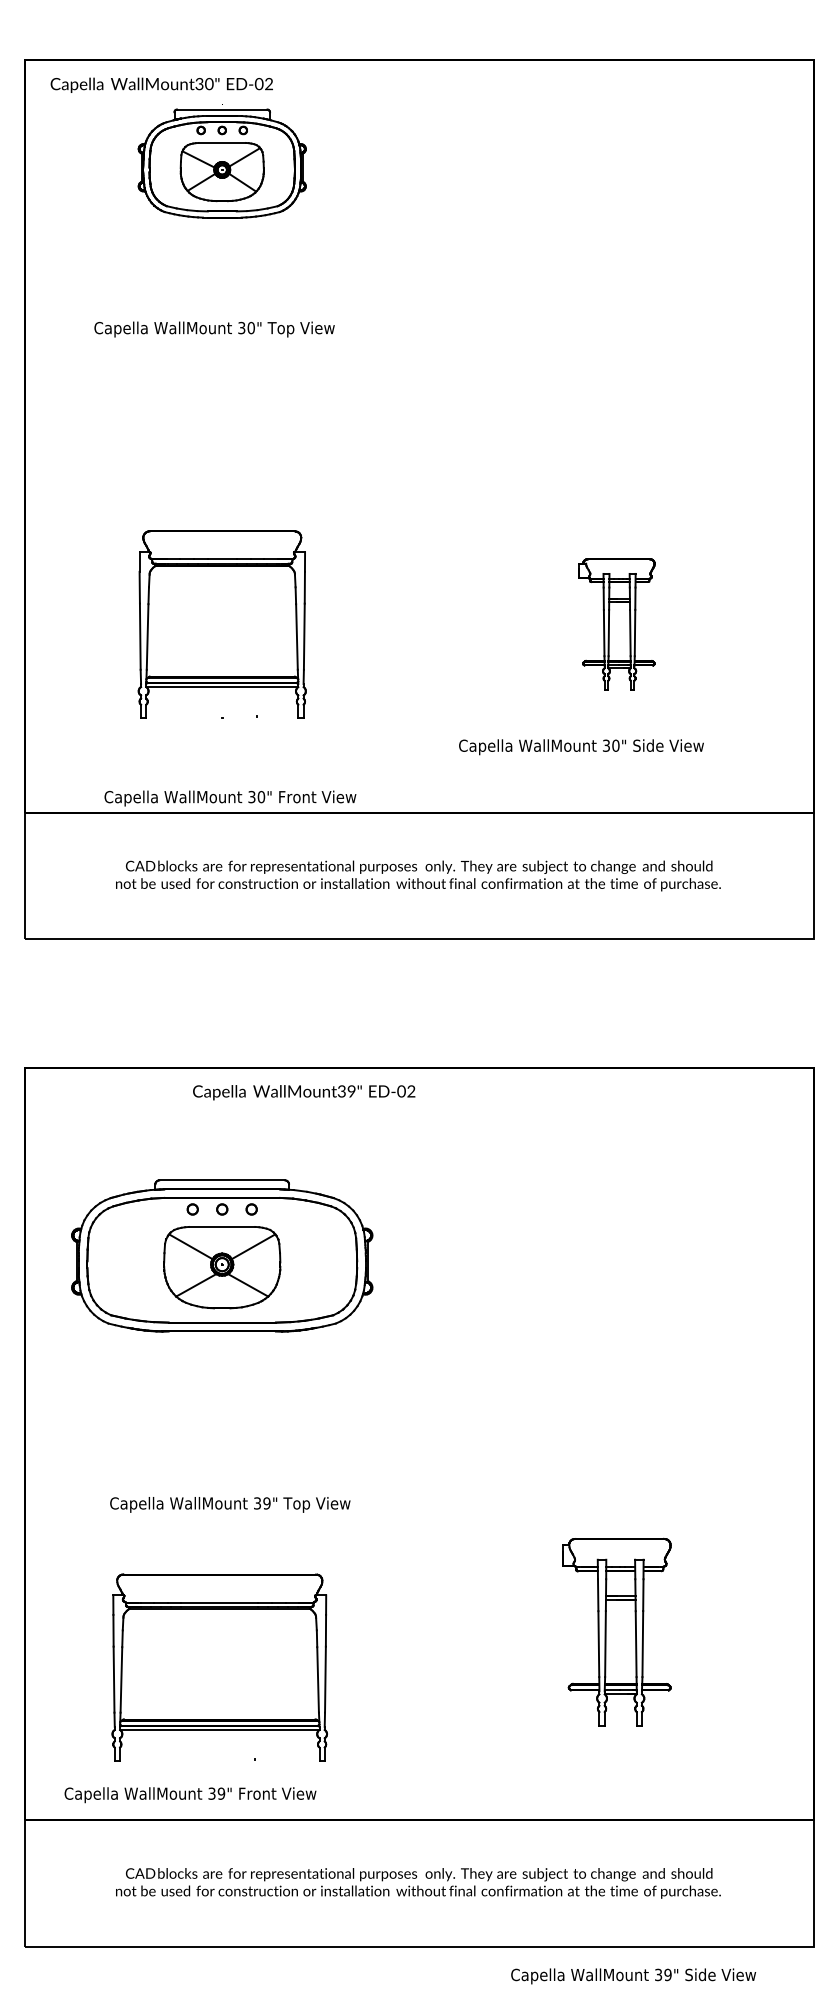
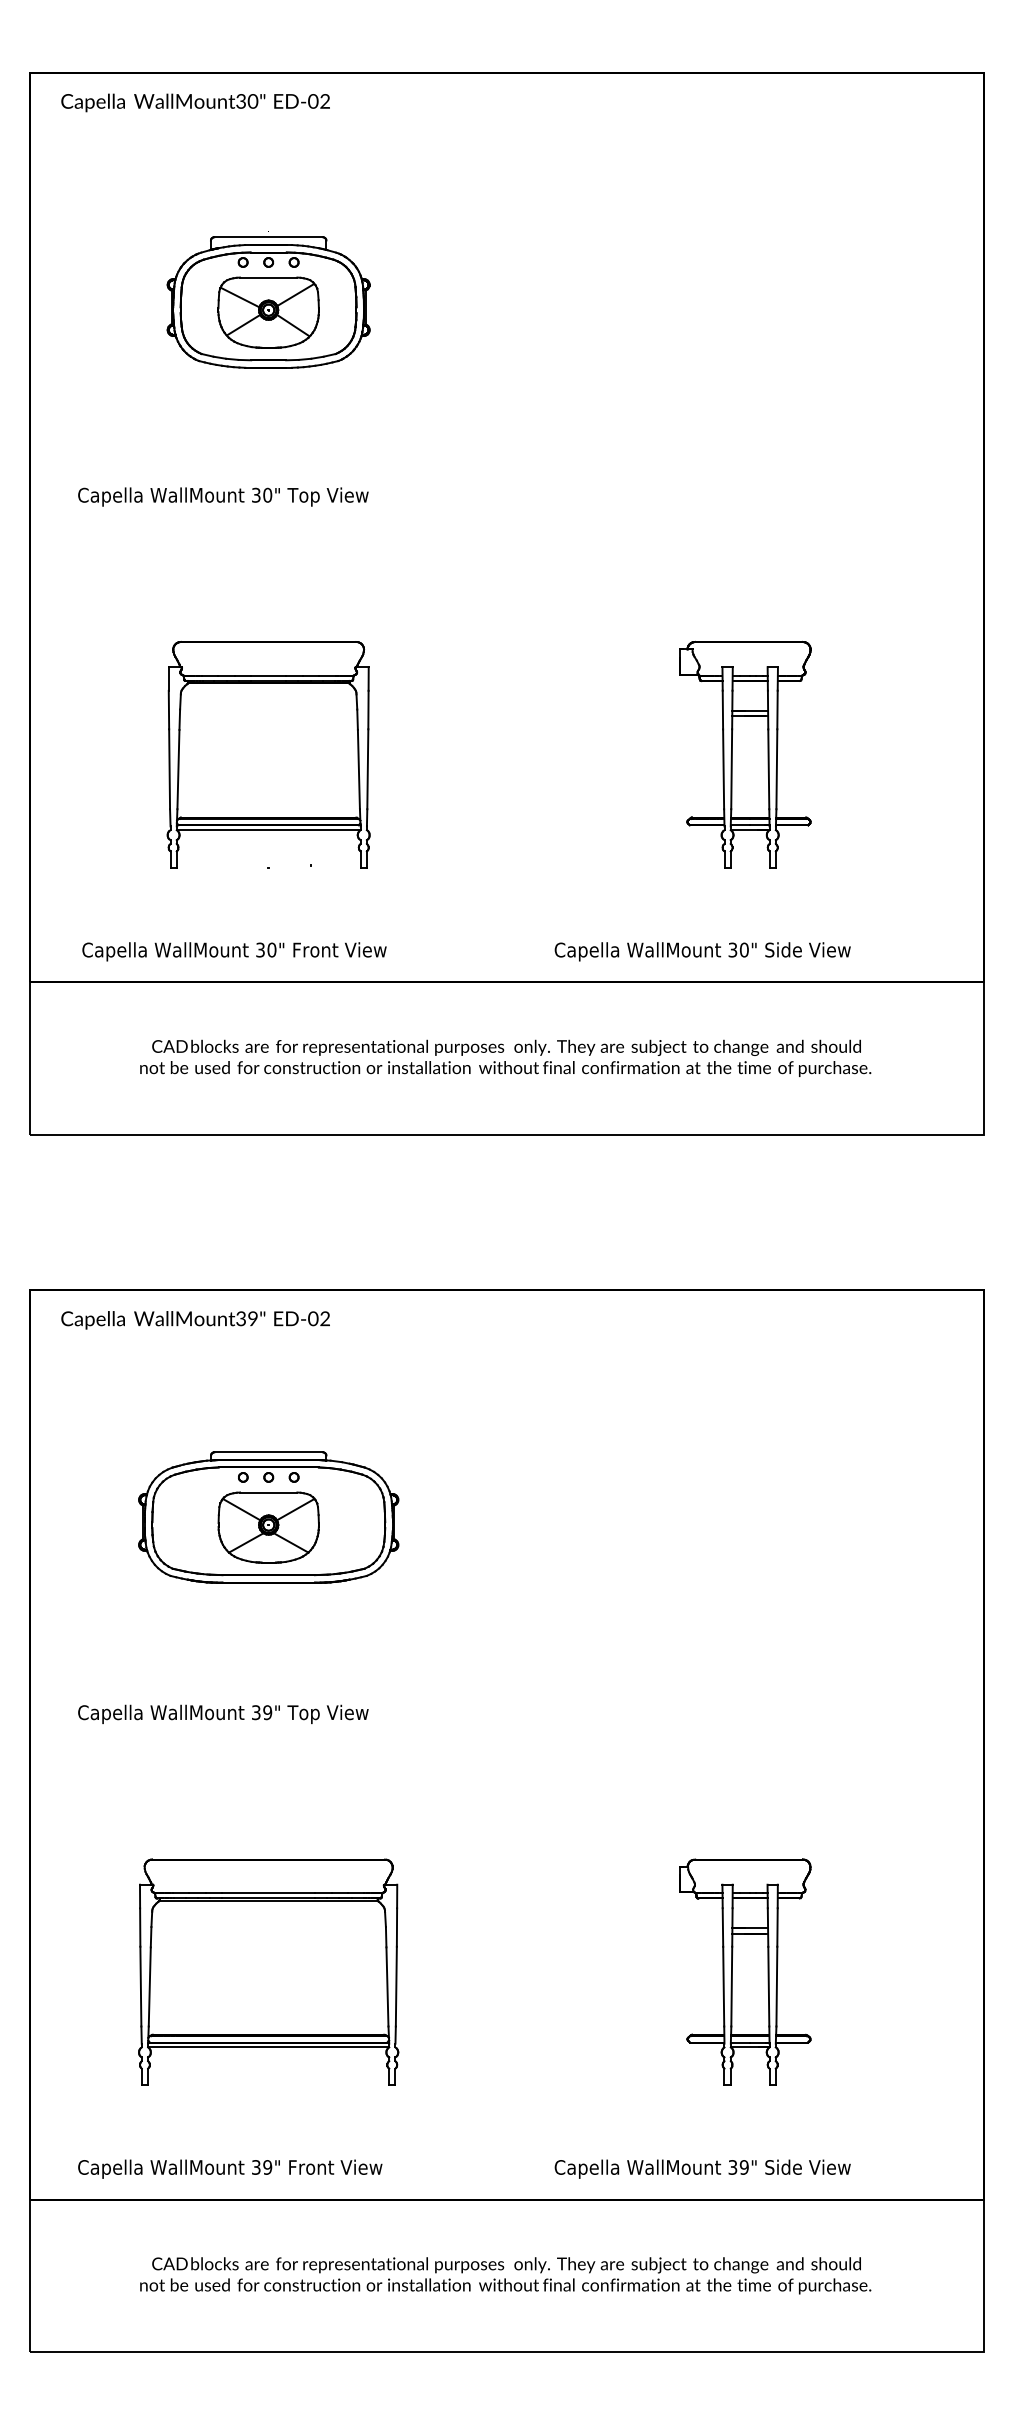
part: (222, 161) -> (268, 299), moved
text: (214, 329) -> (223, 496), moved
part: (616, 624) -> (745, 754), size x1.43
text: (581, 746) -> (702, 951), moved
text: (230, 798) -> (234, 951), moved
text: (304, 1092) -> (195, 1320), moved
part: (222, 1255) -> (268, 1517), size x0.71
text: (230, 1504) -> (223, 1713), moved
part: (219, 1667) -> (268, 1971), moved
text: (633, 1975) -> (702, 2168), moved

